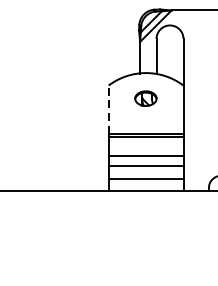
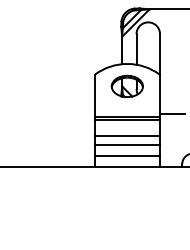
part: (145, 97) -> (126, 85), size x1.67
line: (108, 109) -> (94, 95), dashed -> solid
line: (197, 129) -> (172, 113), added

